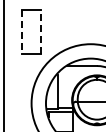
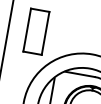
line: (22, 31) -> (27, 29), dashed -> solid
line: (40, 31) -> (45, 33), dashed -> solid

